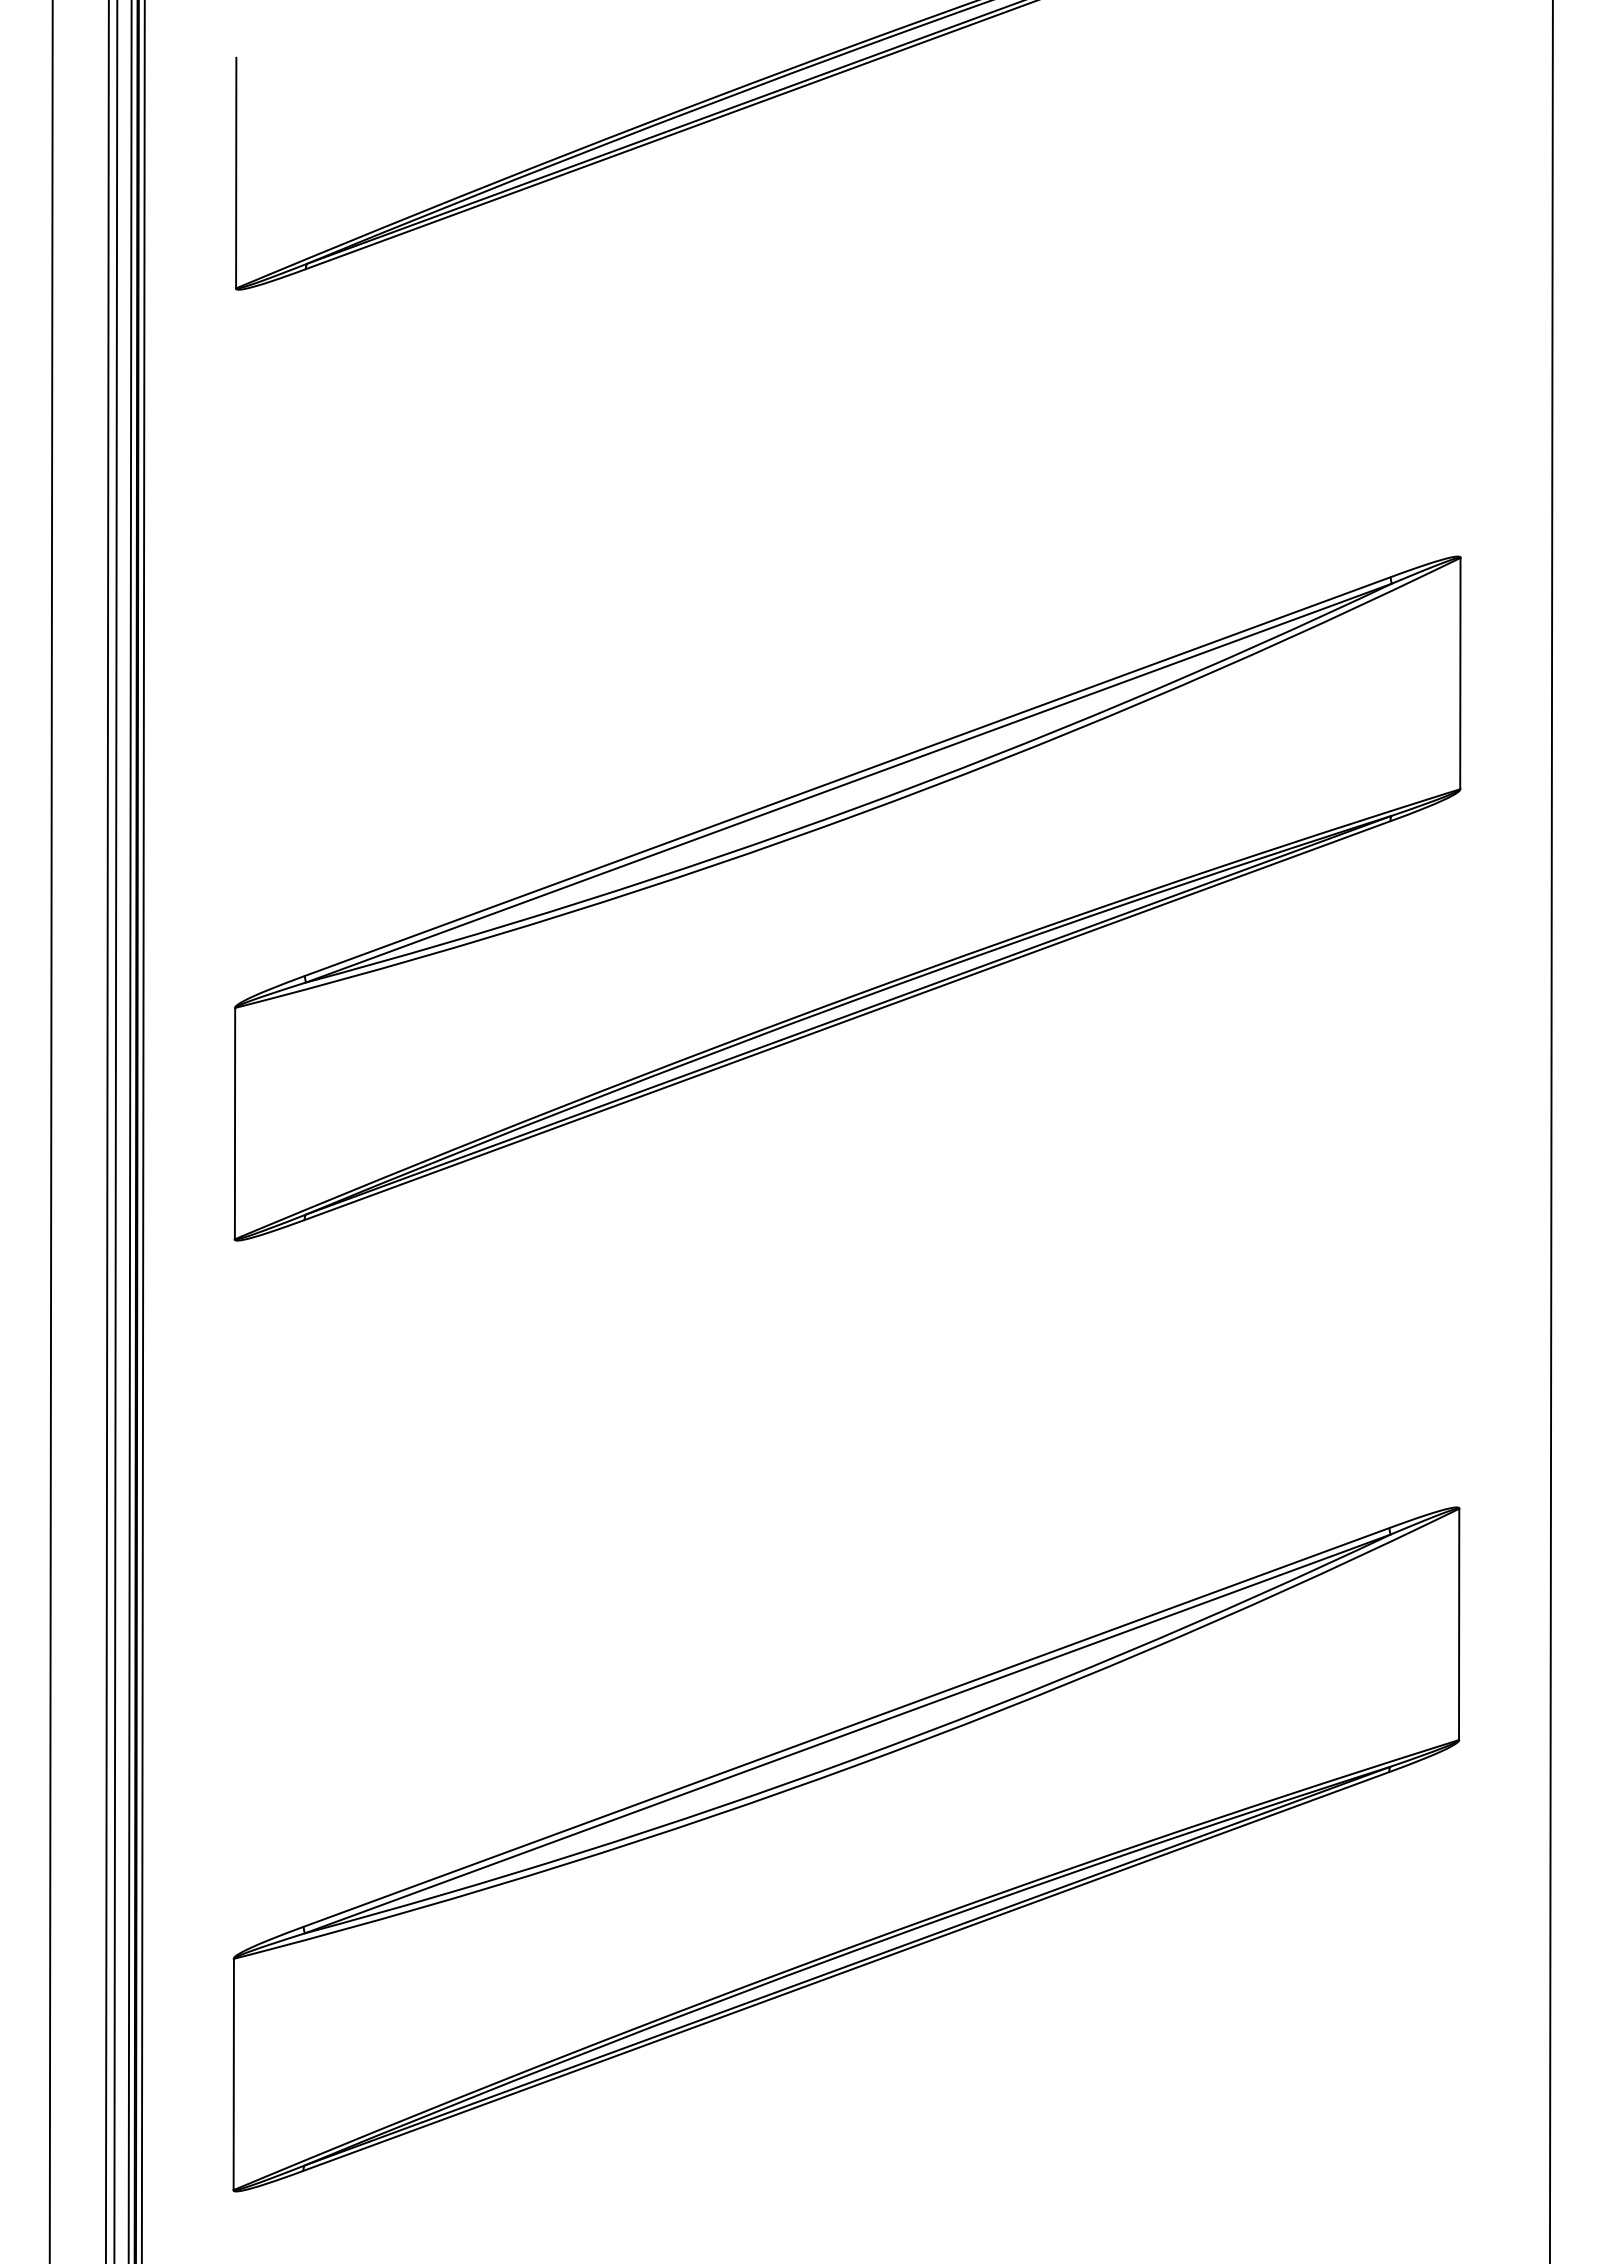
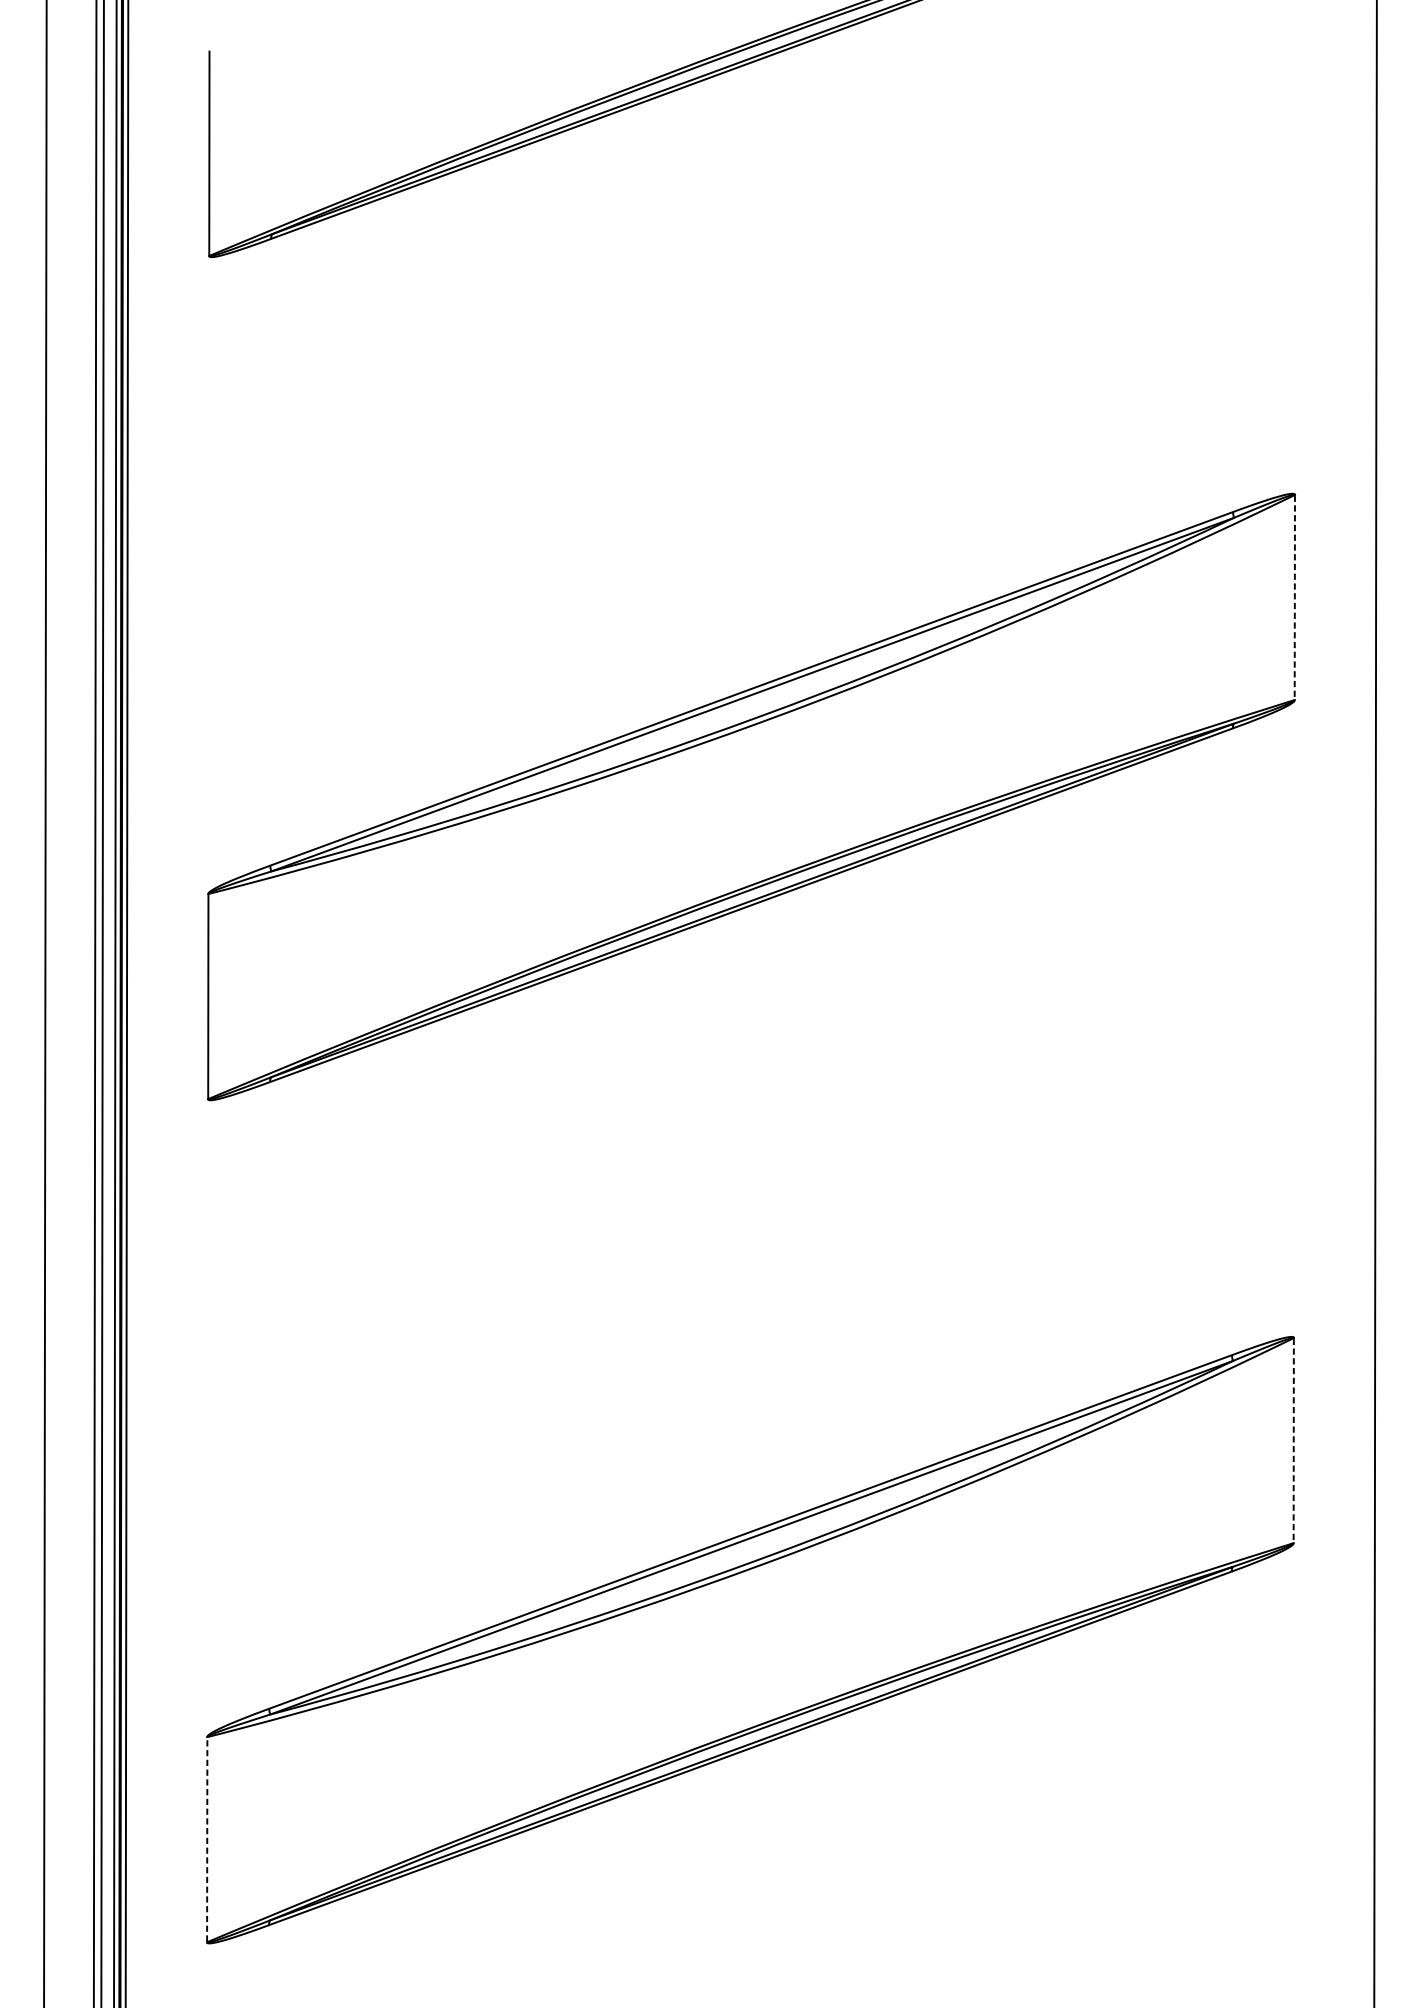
line: (1460, 673) -> (1294, 597), solid -> dashed
line: (1459, 1624) -> (1294, 1440), solid -> dashed
line: (233, 2074) -> (206, 1839), solid -> dashed

